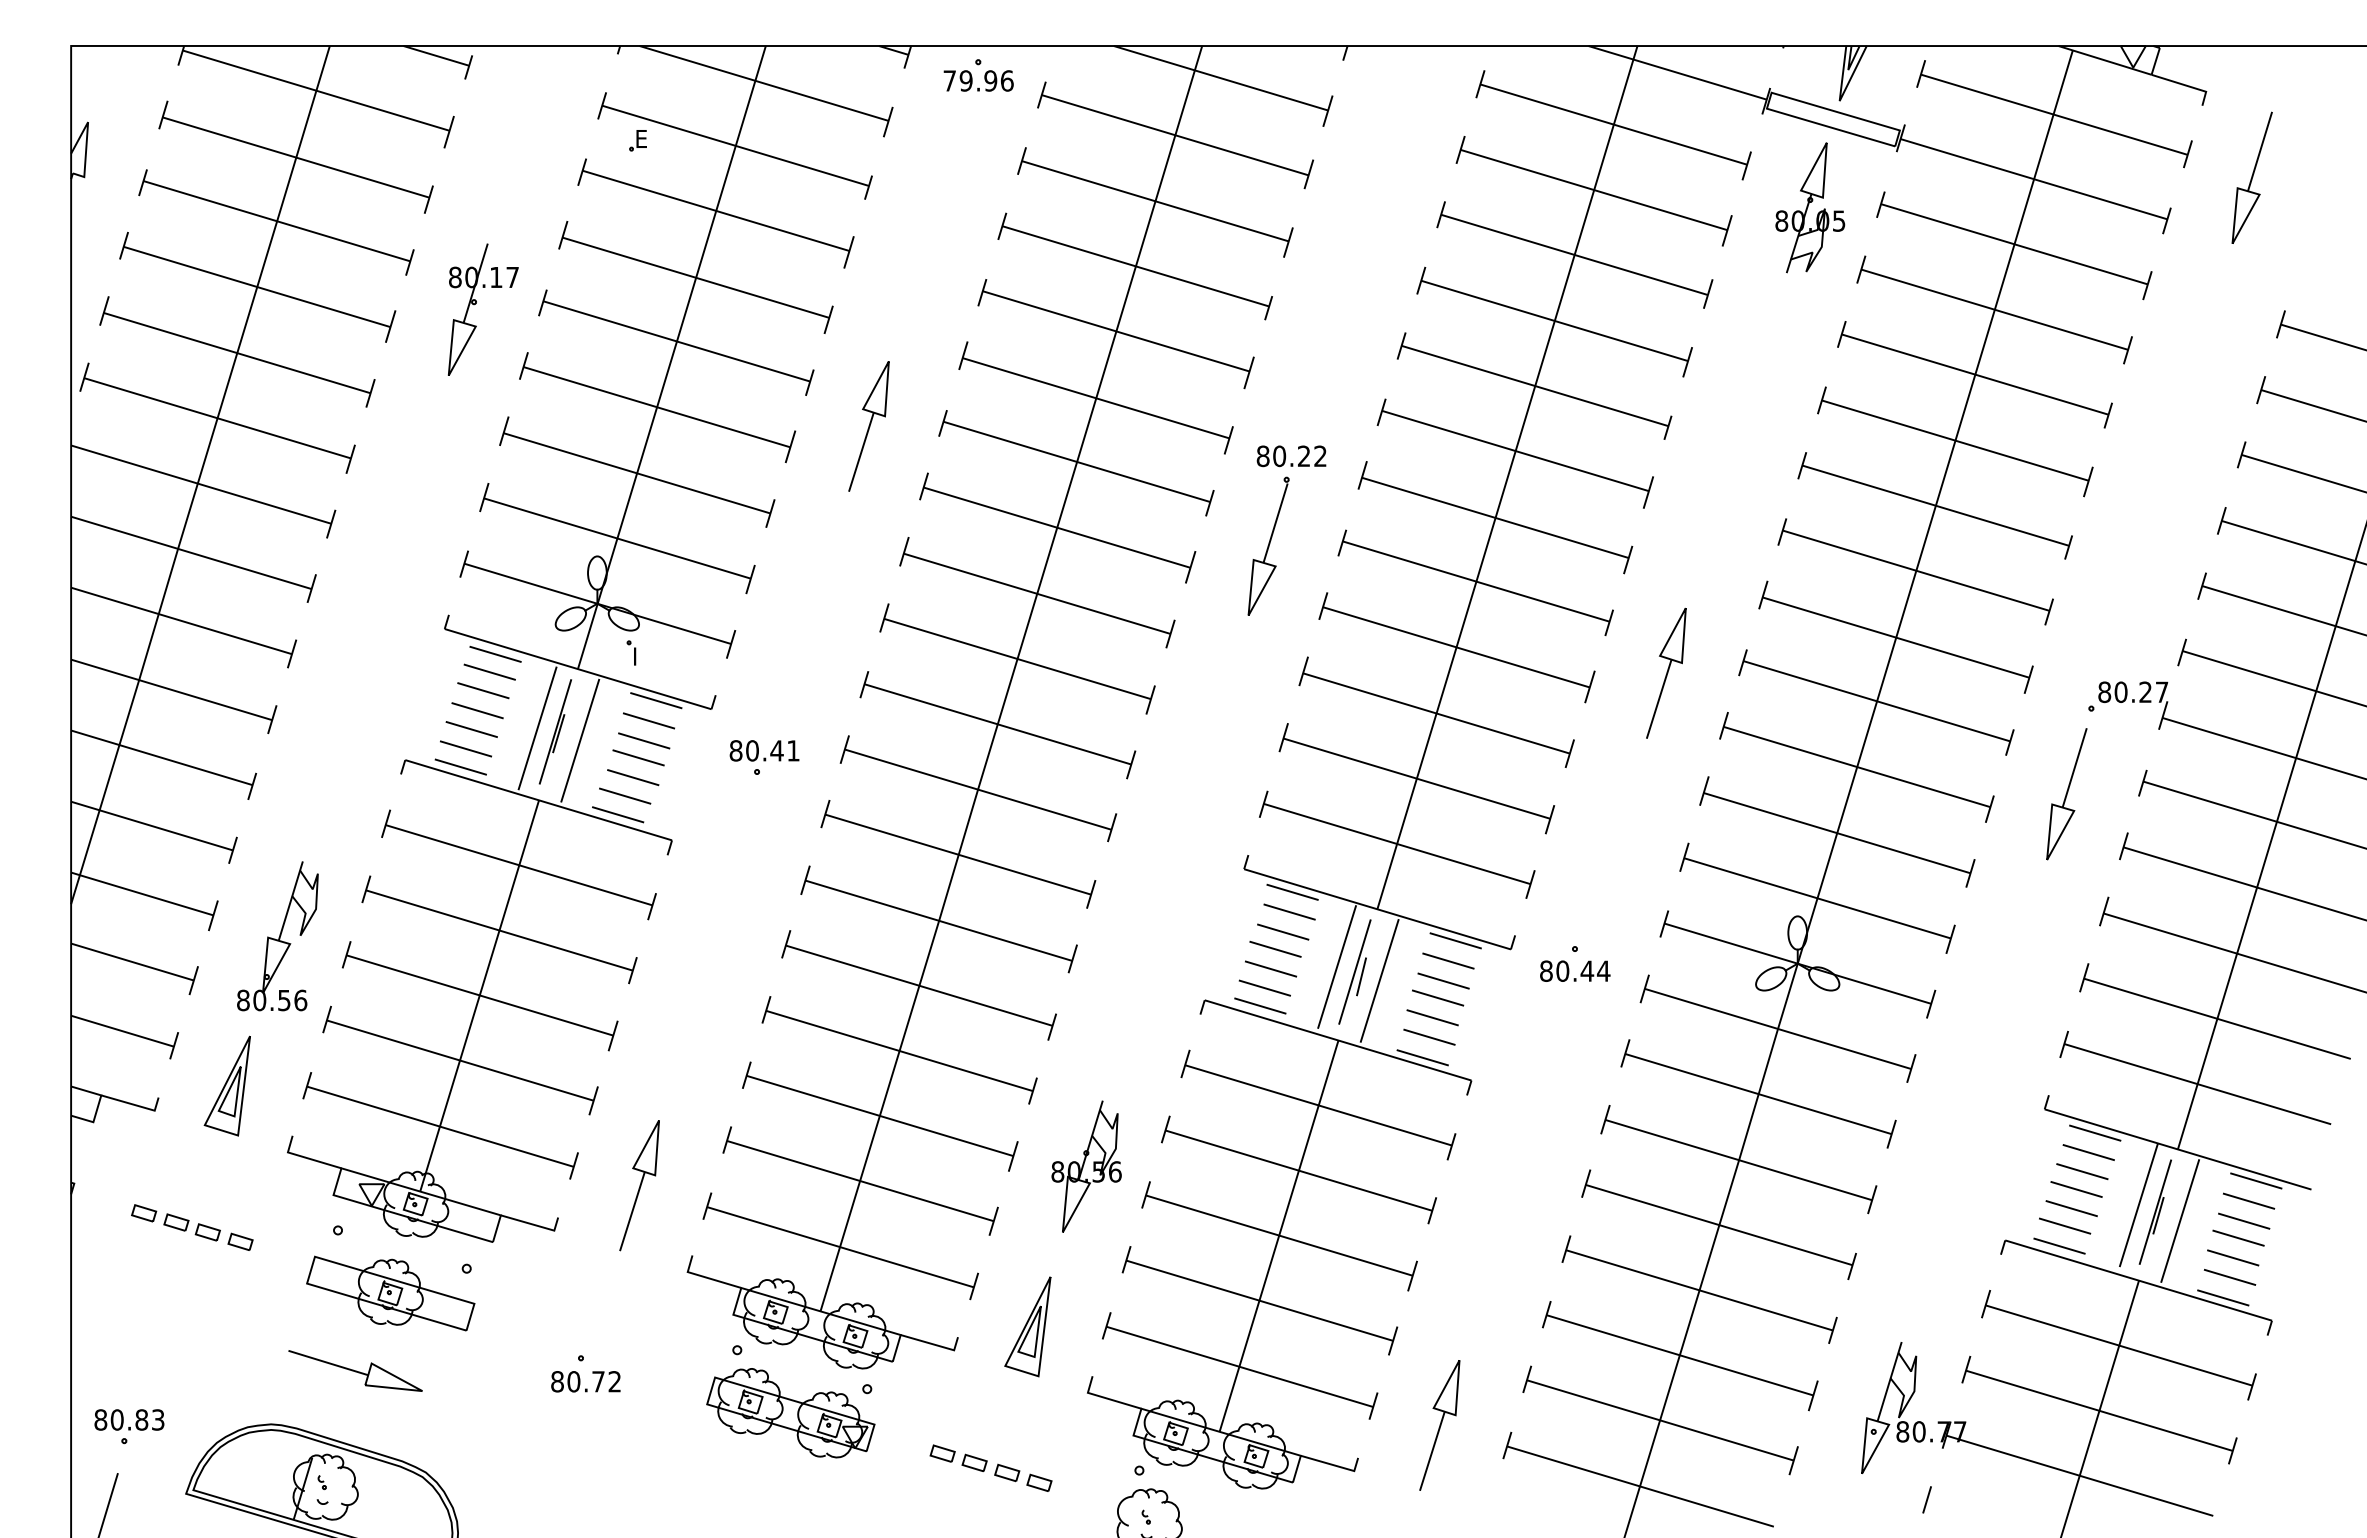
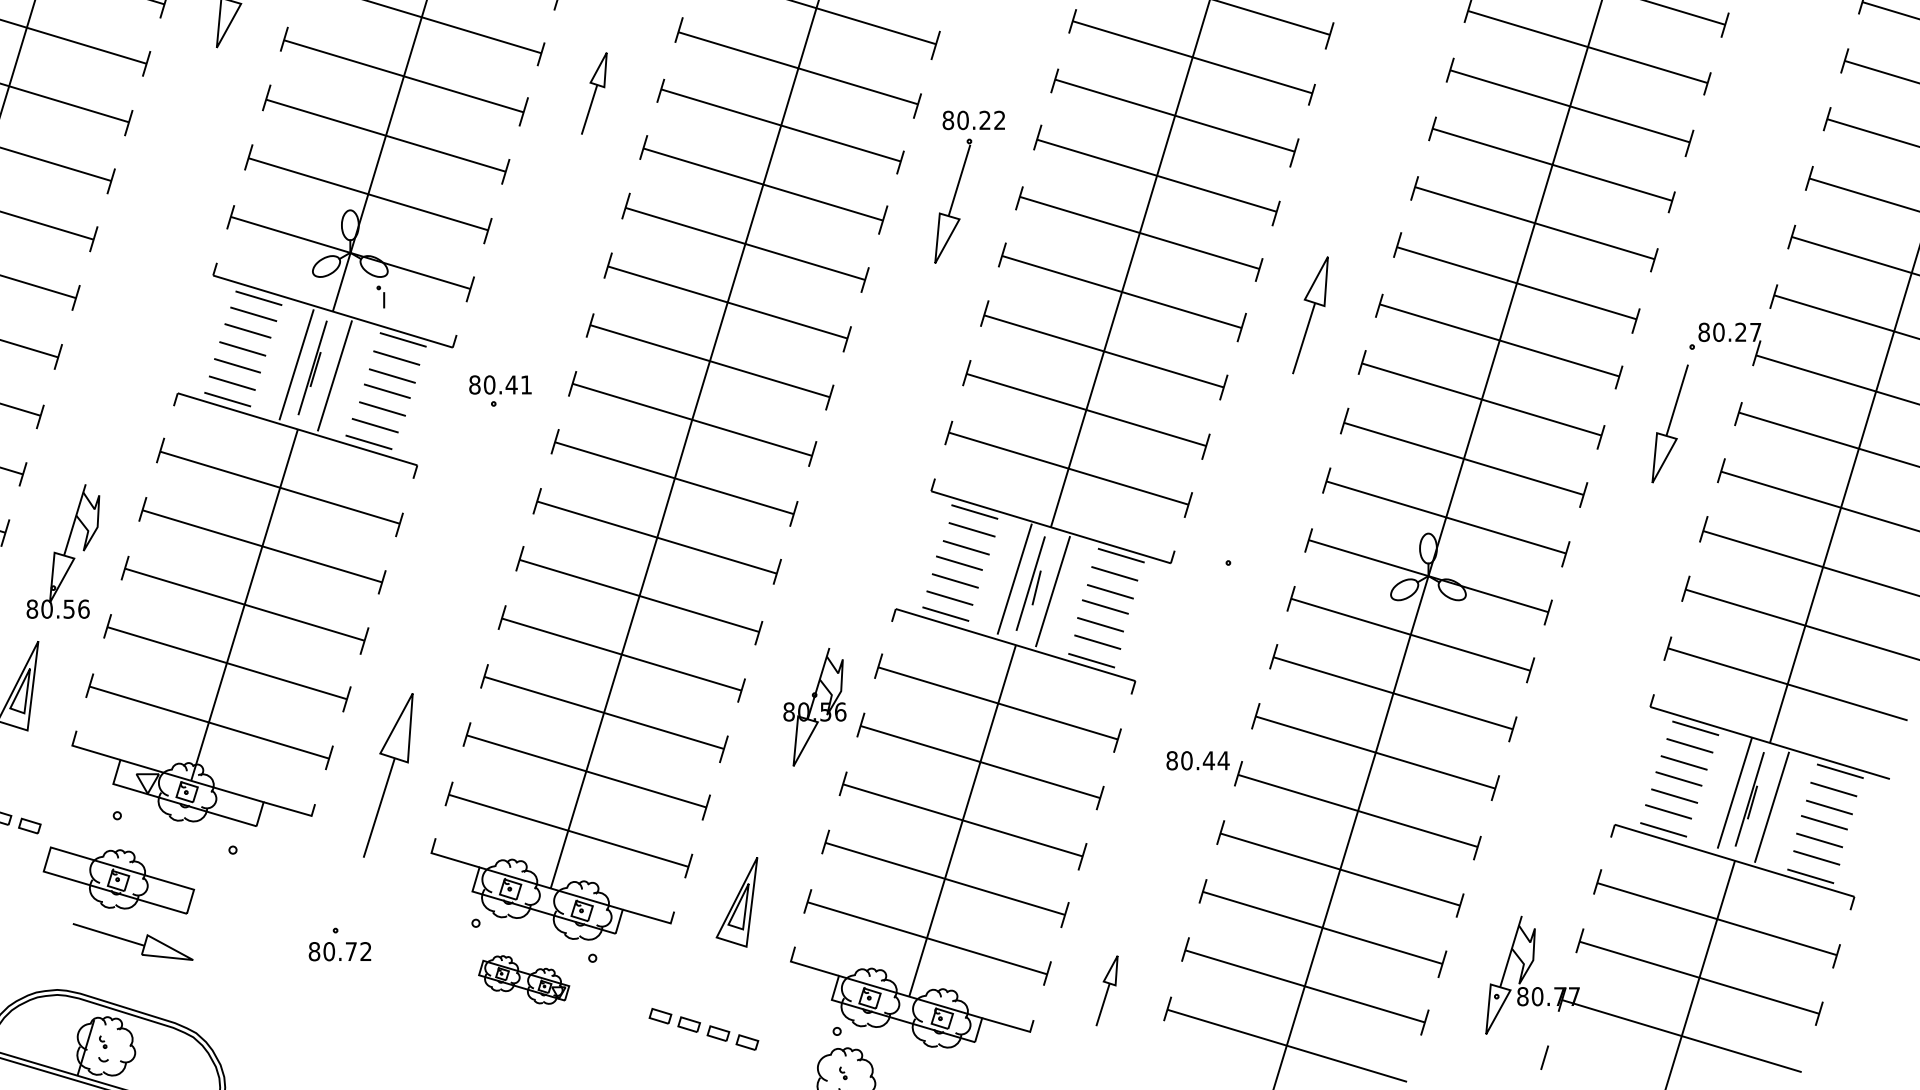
part: (868, 426) -> (593, 93), size x0.7
text: (1575, 970) -> (1198, 760), moved
part: (1086, 1166) -> (814, 707), moved
part: (639, 1185) -> (388, 775), size x1.4
part: (390, 1293) -> (118, 880), moved
part: (790, 1413) -> (523, 980), size x0.6
part: (1439, 1425) -> (1106, 990), size x0.6

